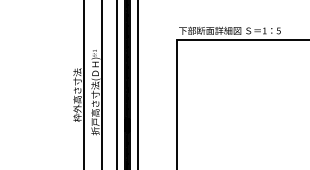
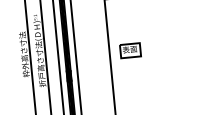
part: (201, 102) -> (130, 50), added

